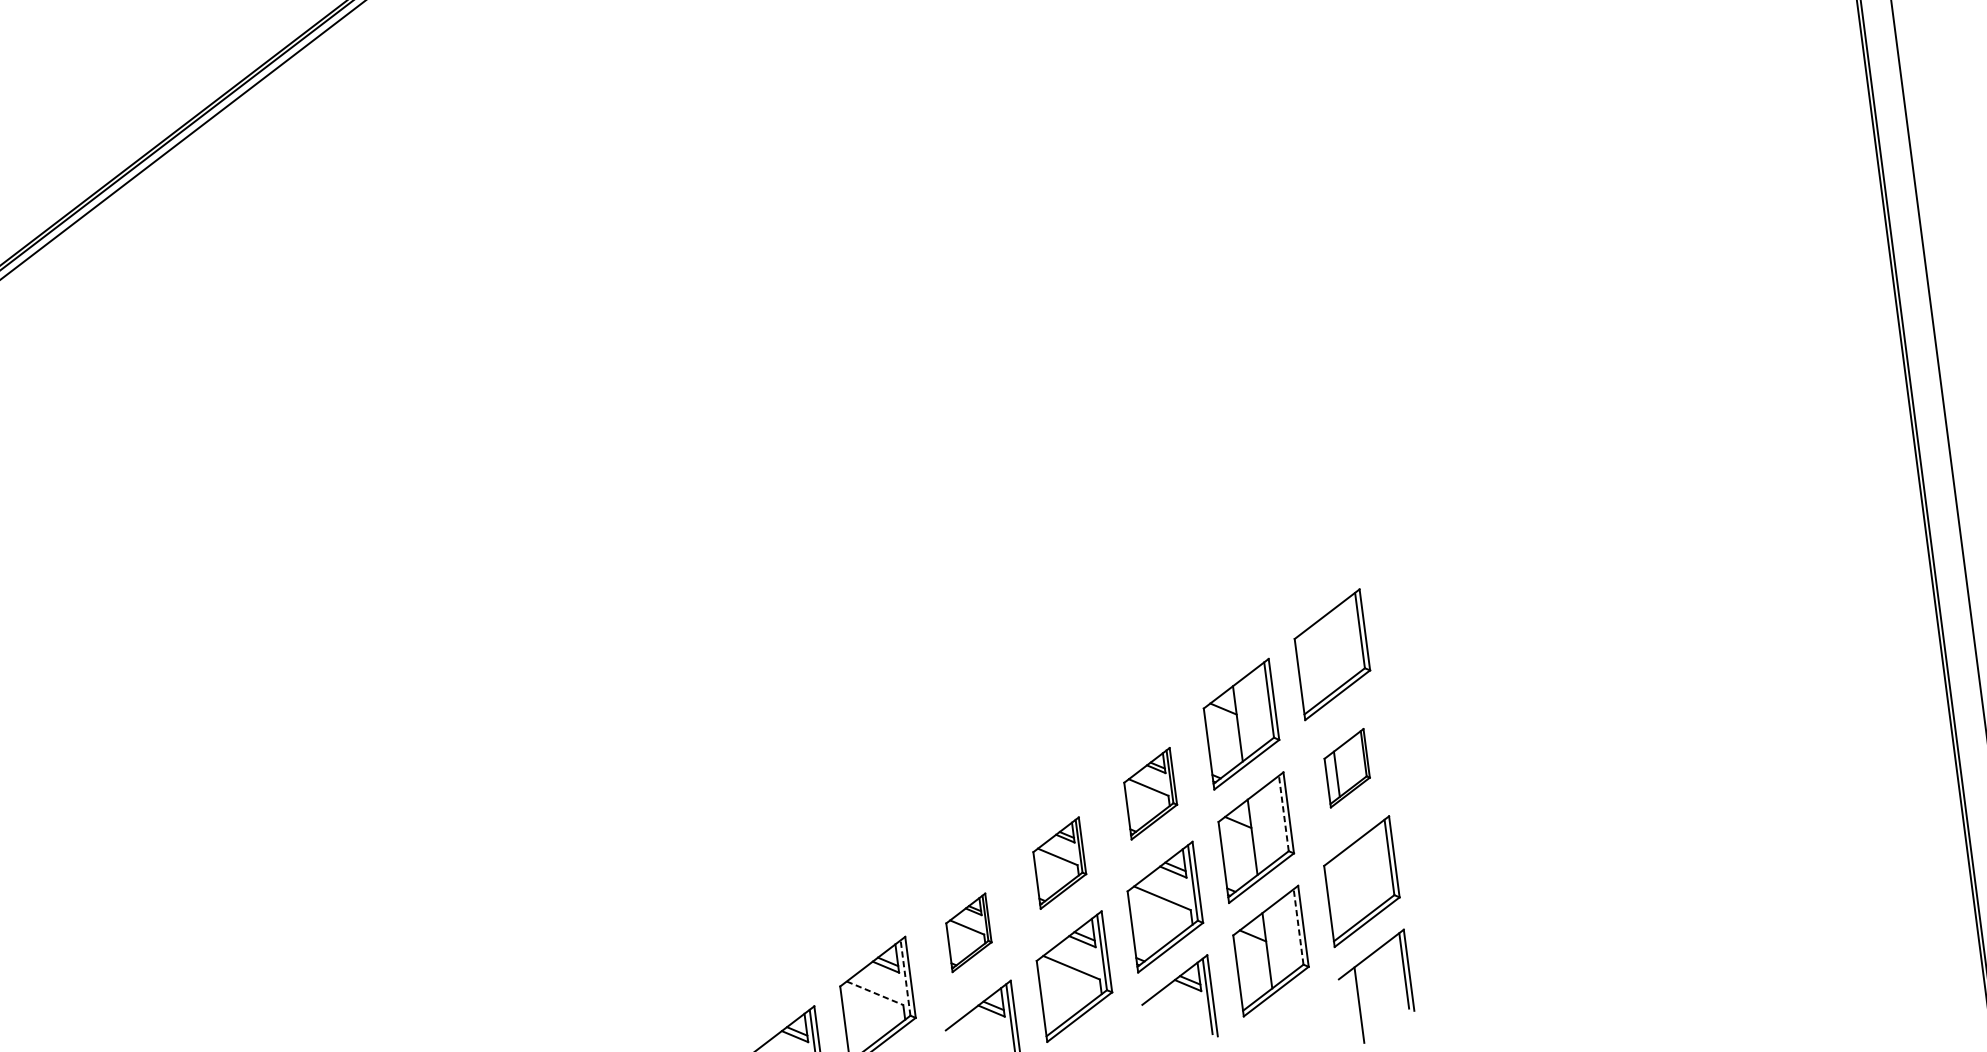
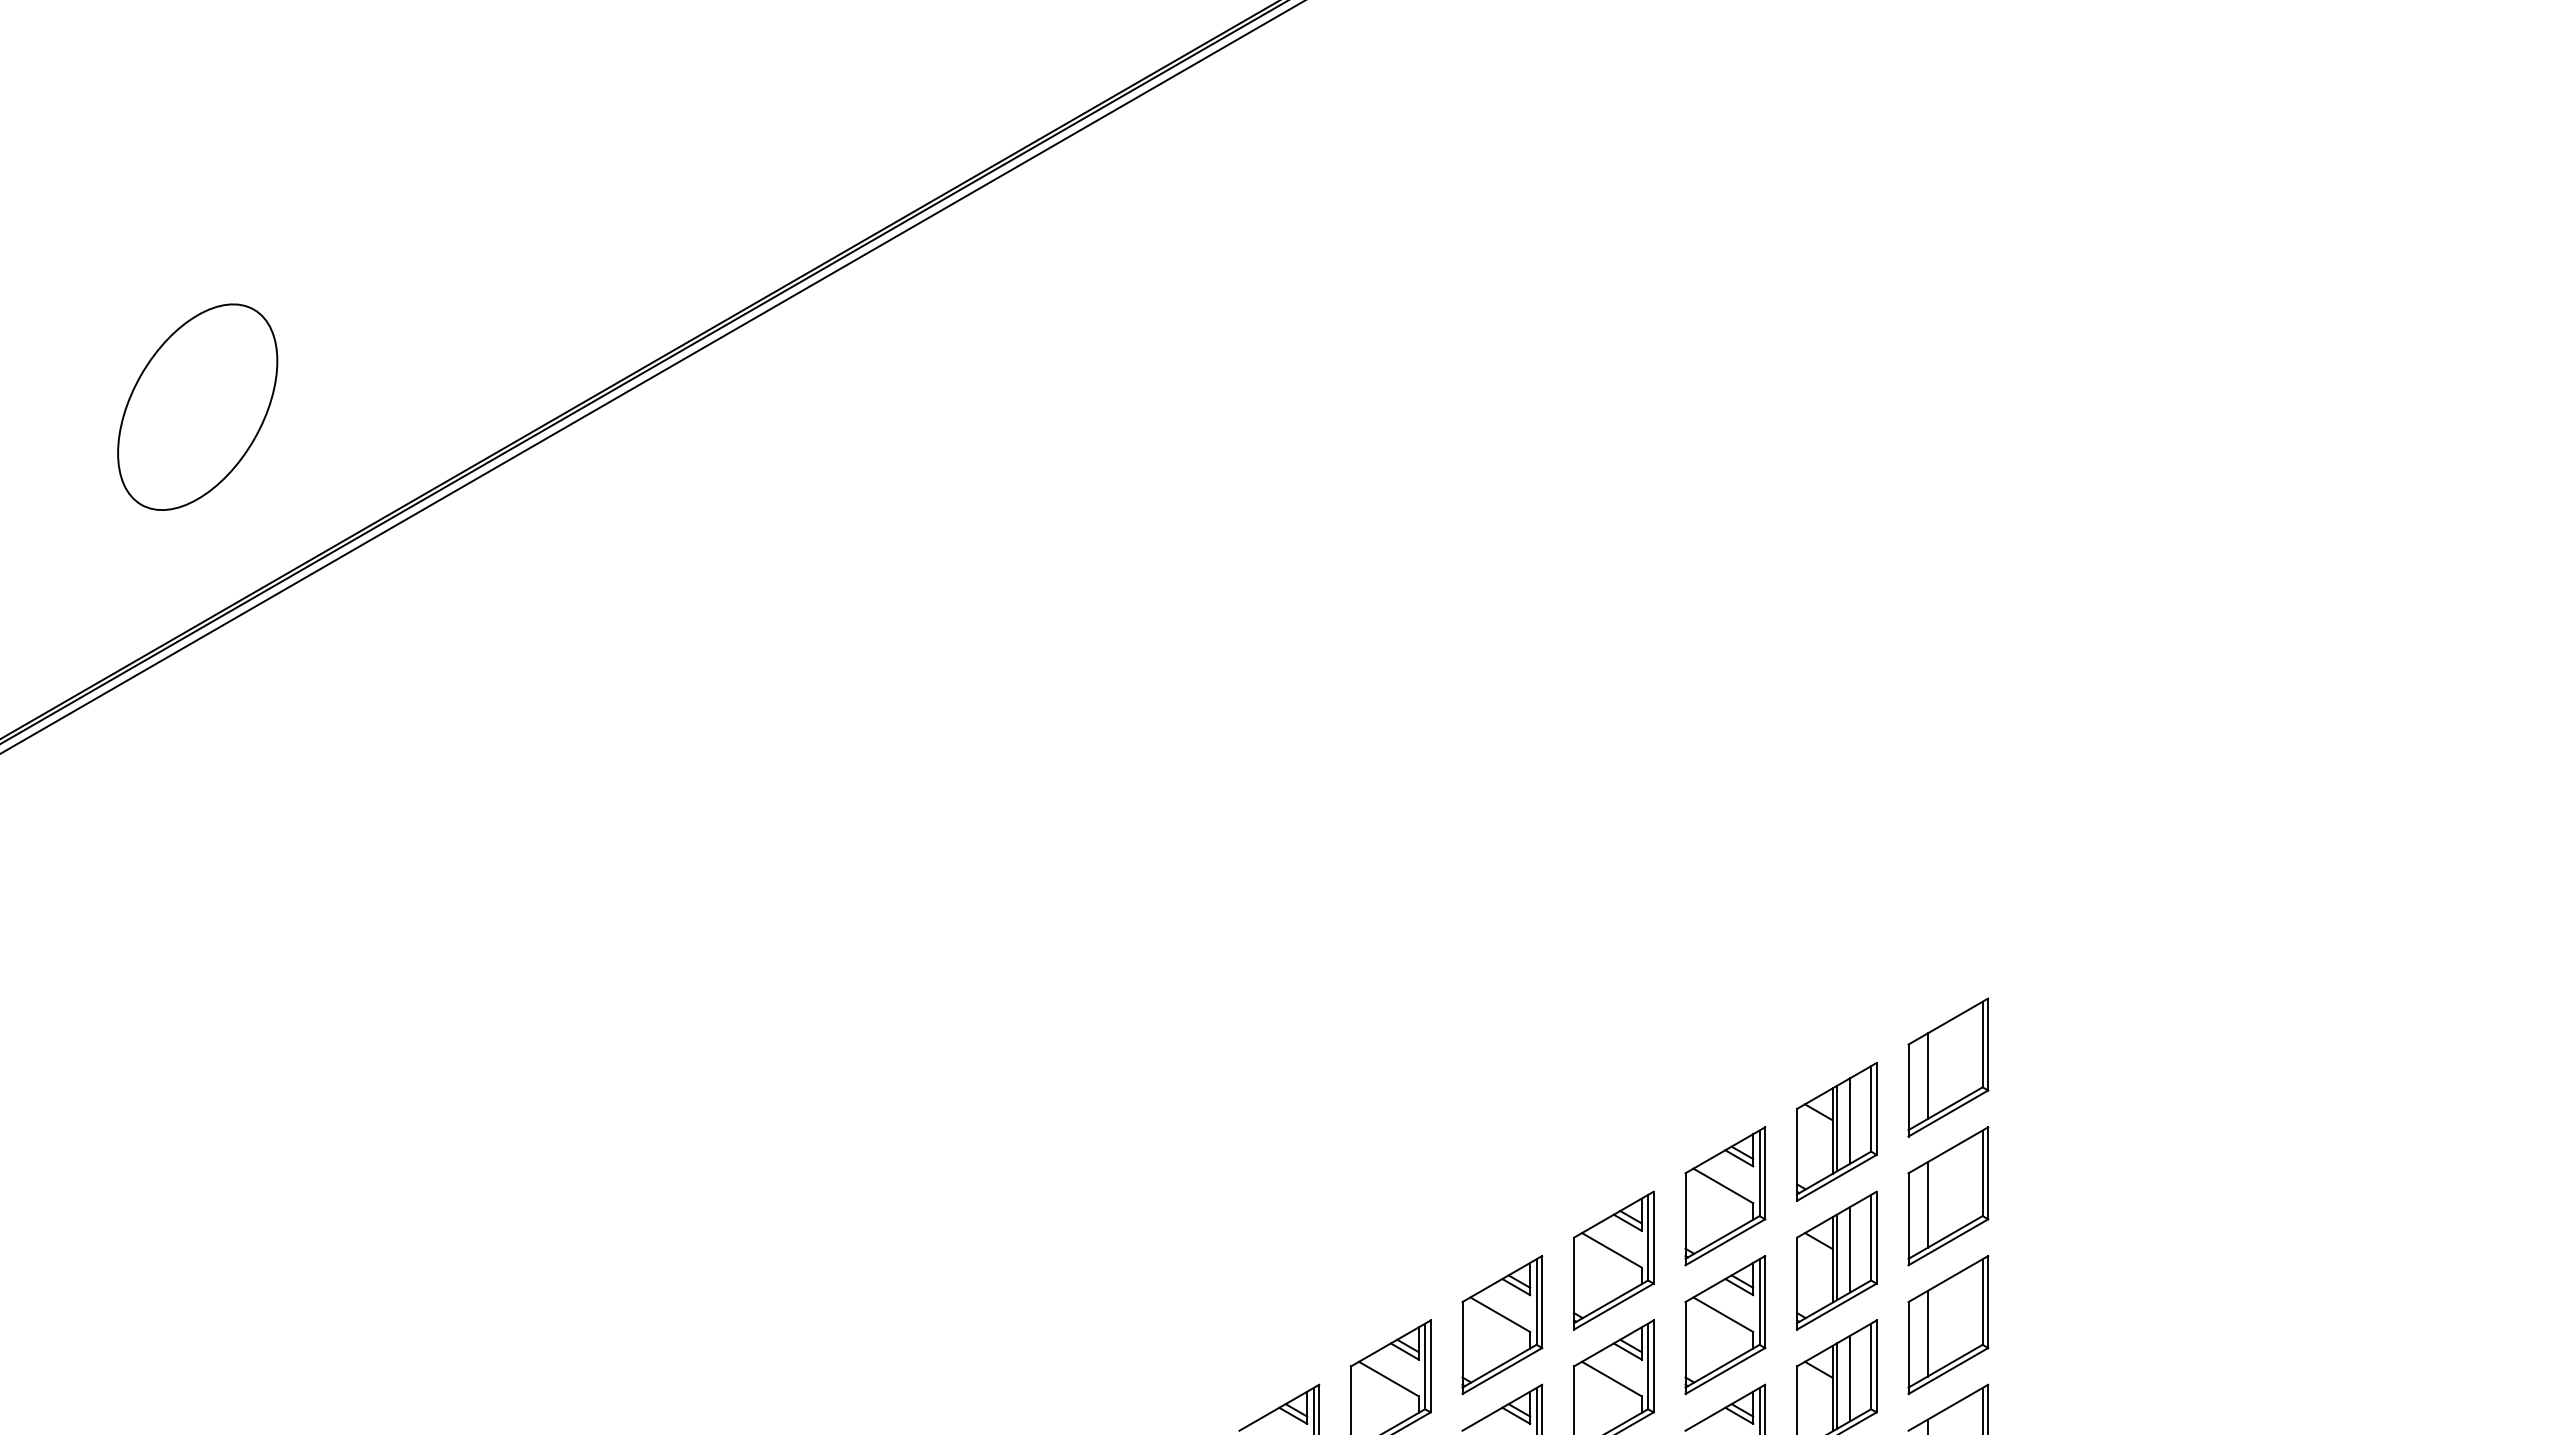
line: (1315, 665) -> (1927, 1076), added
line: (1252, 712) -> (1850, 1120), added
line: (1240, 721) -> (1836, 1128), added
part: (1347, 768) -> (1948, 1196), size x1.67
part: (1150, 793) -> (1725, 1196), size x1.43
line: (1284, 813) -> (1871, 1237), dashed -> solid
line: (1267, 826) -> (1850, 1249), added
line: (1255, 834) -> (1836, 1257), added
part: (1059, 863) -> (1613, 1260), size x1.43
line: (1344, 891) -> (1927, 1333), added
line: (1298, 926) -> (1871, 1366), dashed -> solid
part: (969, 933) -> (1502, 1325), size x1.67
line: (1281, 939) -> (1850, 1378), added
line: (1270, 947) -> (1836, 1385), added
line: (905, 978) -> (1425, 1366), dashed -> solid
line: (875, 993) -> (1389, 1379), dashed -> solid

